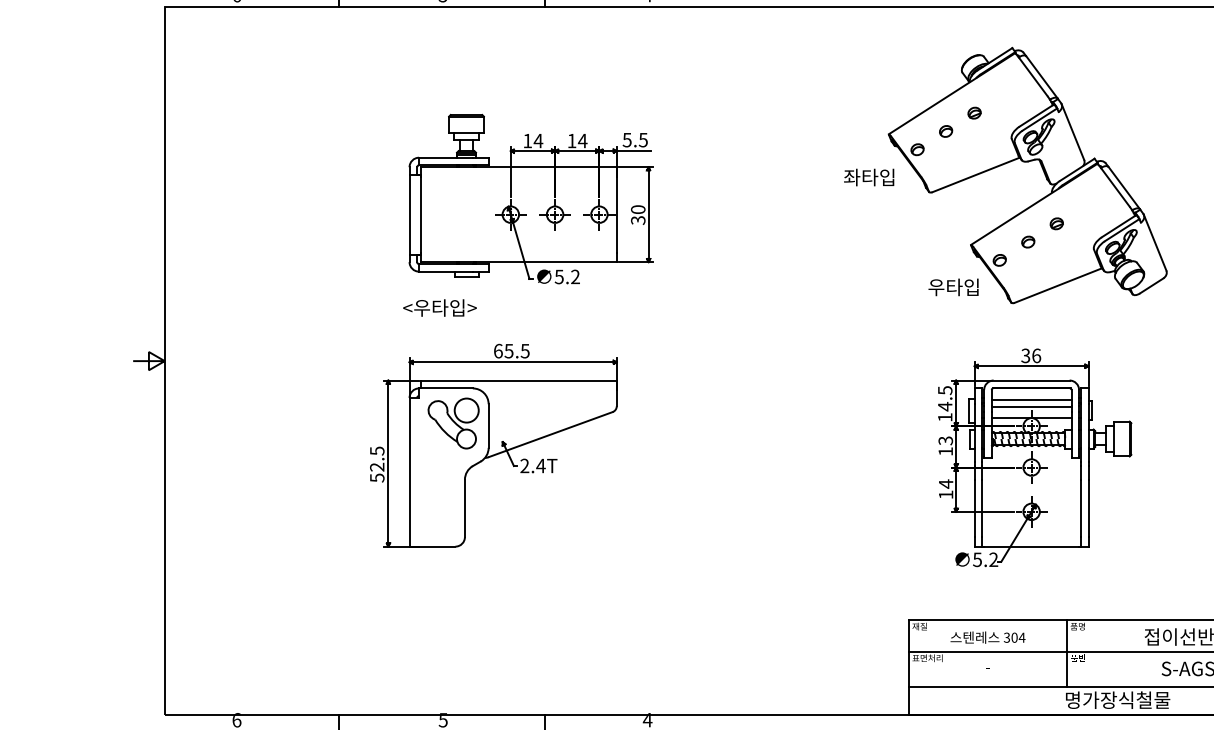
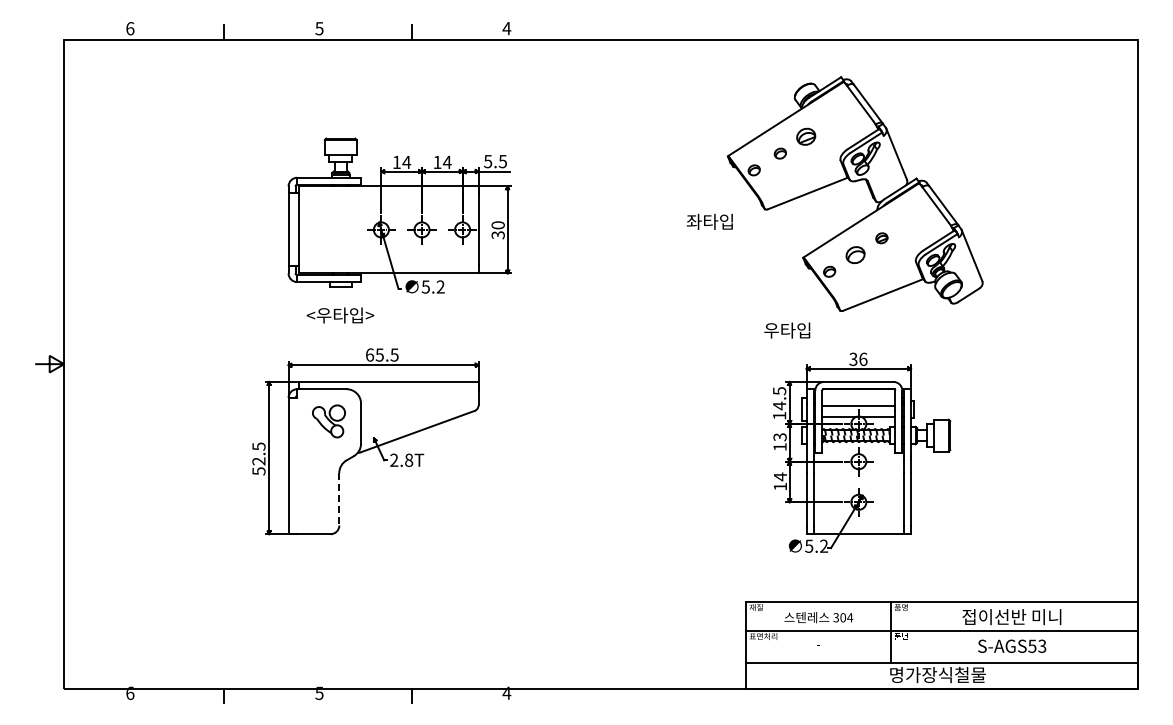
part: (974, 112) -> (806, 136), size x1.6
text: (868, 177) -> (709, 221), moved
part: (1028, 241) -> (855, 254), size x1.6
text: (953, 287) -> (787, 330), moved
text: (440, 308) -> (340, 315), moved
line: (1031, 399) -> (858, 399), removed
part: (453, 423) -> (328, 421), size x0.7
text: (540, 465) -> (408, 459), 2.4T -> 2.8T
line: (465, 508) -> (339, 499), solid -> dashed

